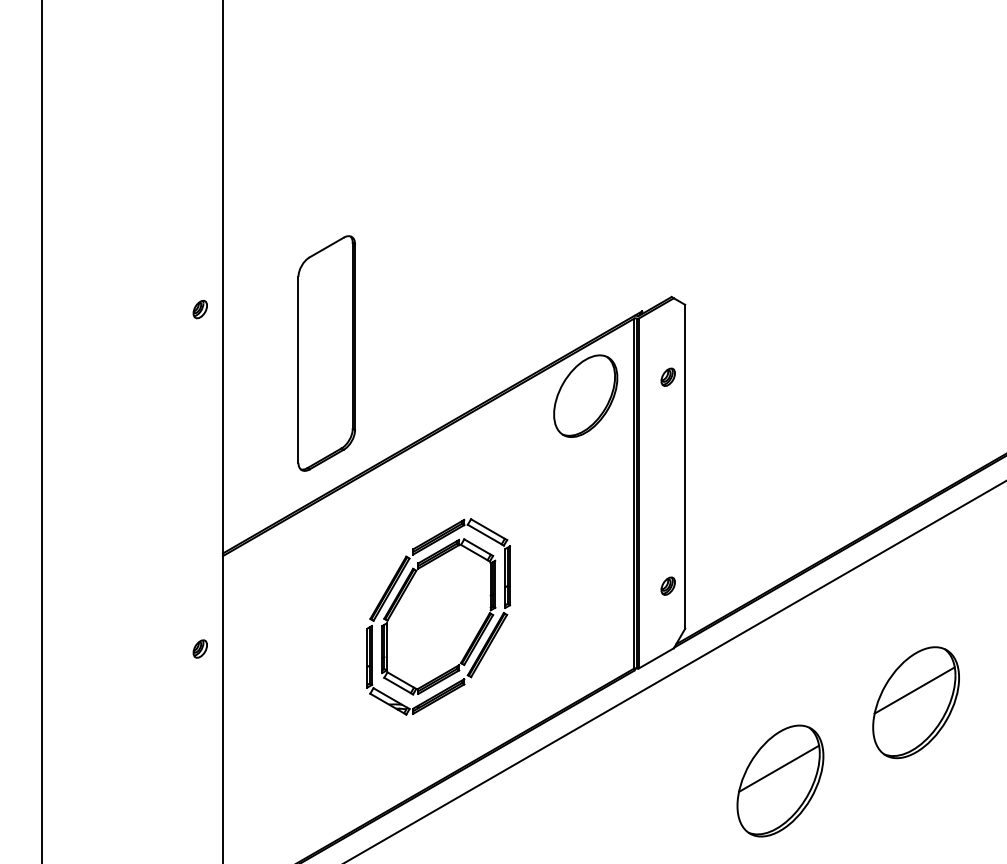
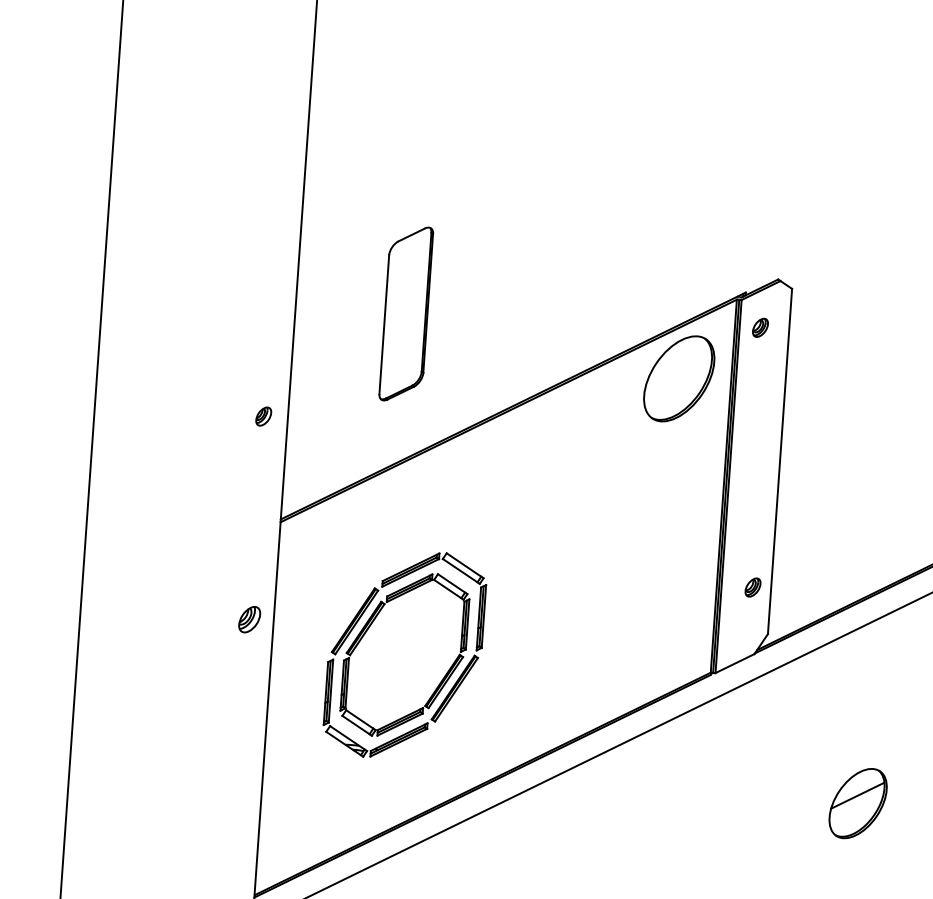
part: (199, 309) -> (262, 416), moved
part: (326, 353) -> (406, 314), size x0.7
part: (667, 376) -> (759, 326), moved
part: (438, 616) -> (404, 654), moved
part: (199, 648) -> (248, 619), size x1.4
part: (780, 780) -> (858, 803), size x0.6

